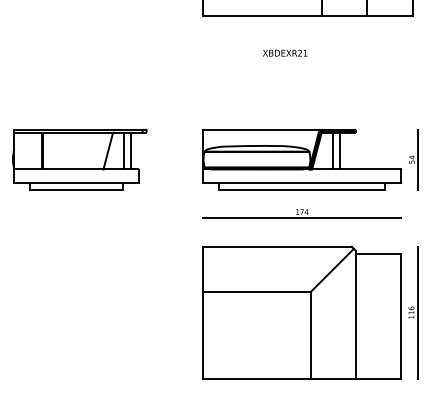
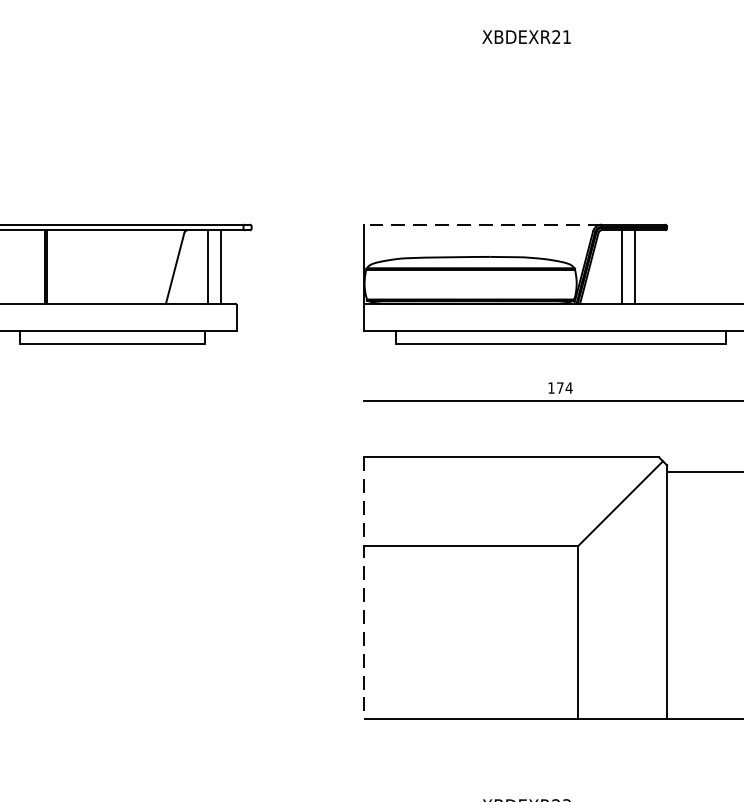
text: (285, 52) -> (527, 35), moved
line: (263, 129) -> (483, 224), solid -> dashed
line: (203, 312) -> (364, 587), solid -> dashed

